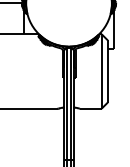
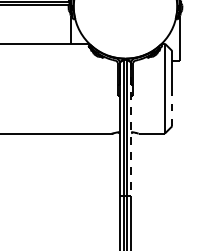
line: (107, 87) -> (172, 108), solid -> dashed
line: (73, 105) -> (131, 129), solid -> dashed

